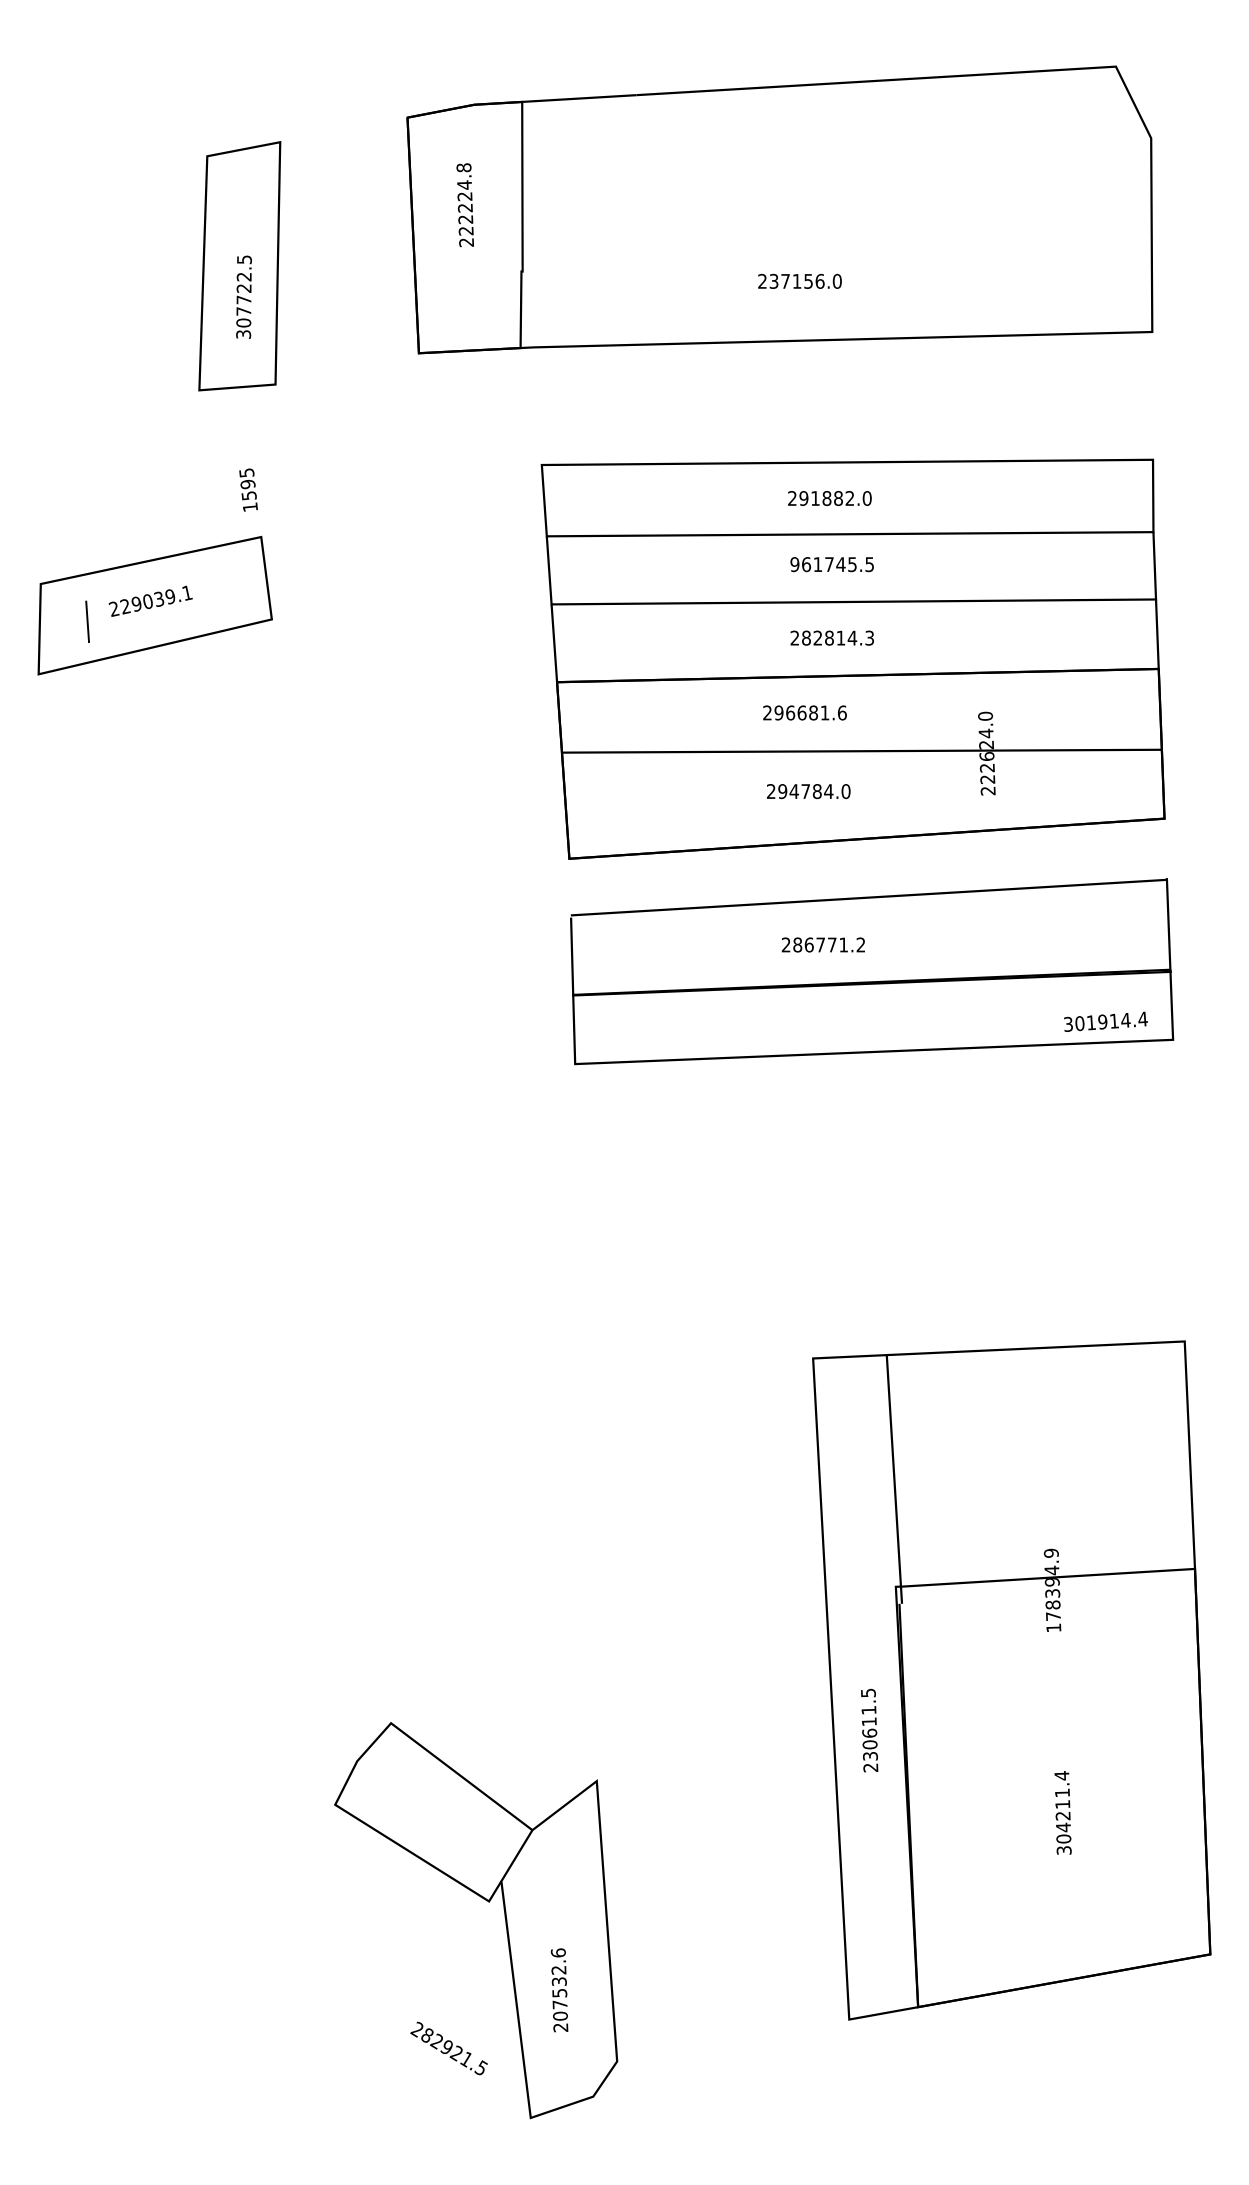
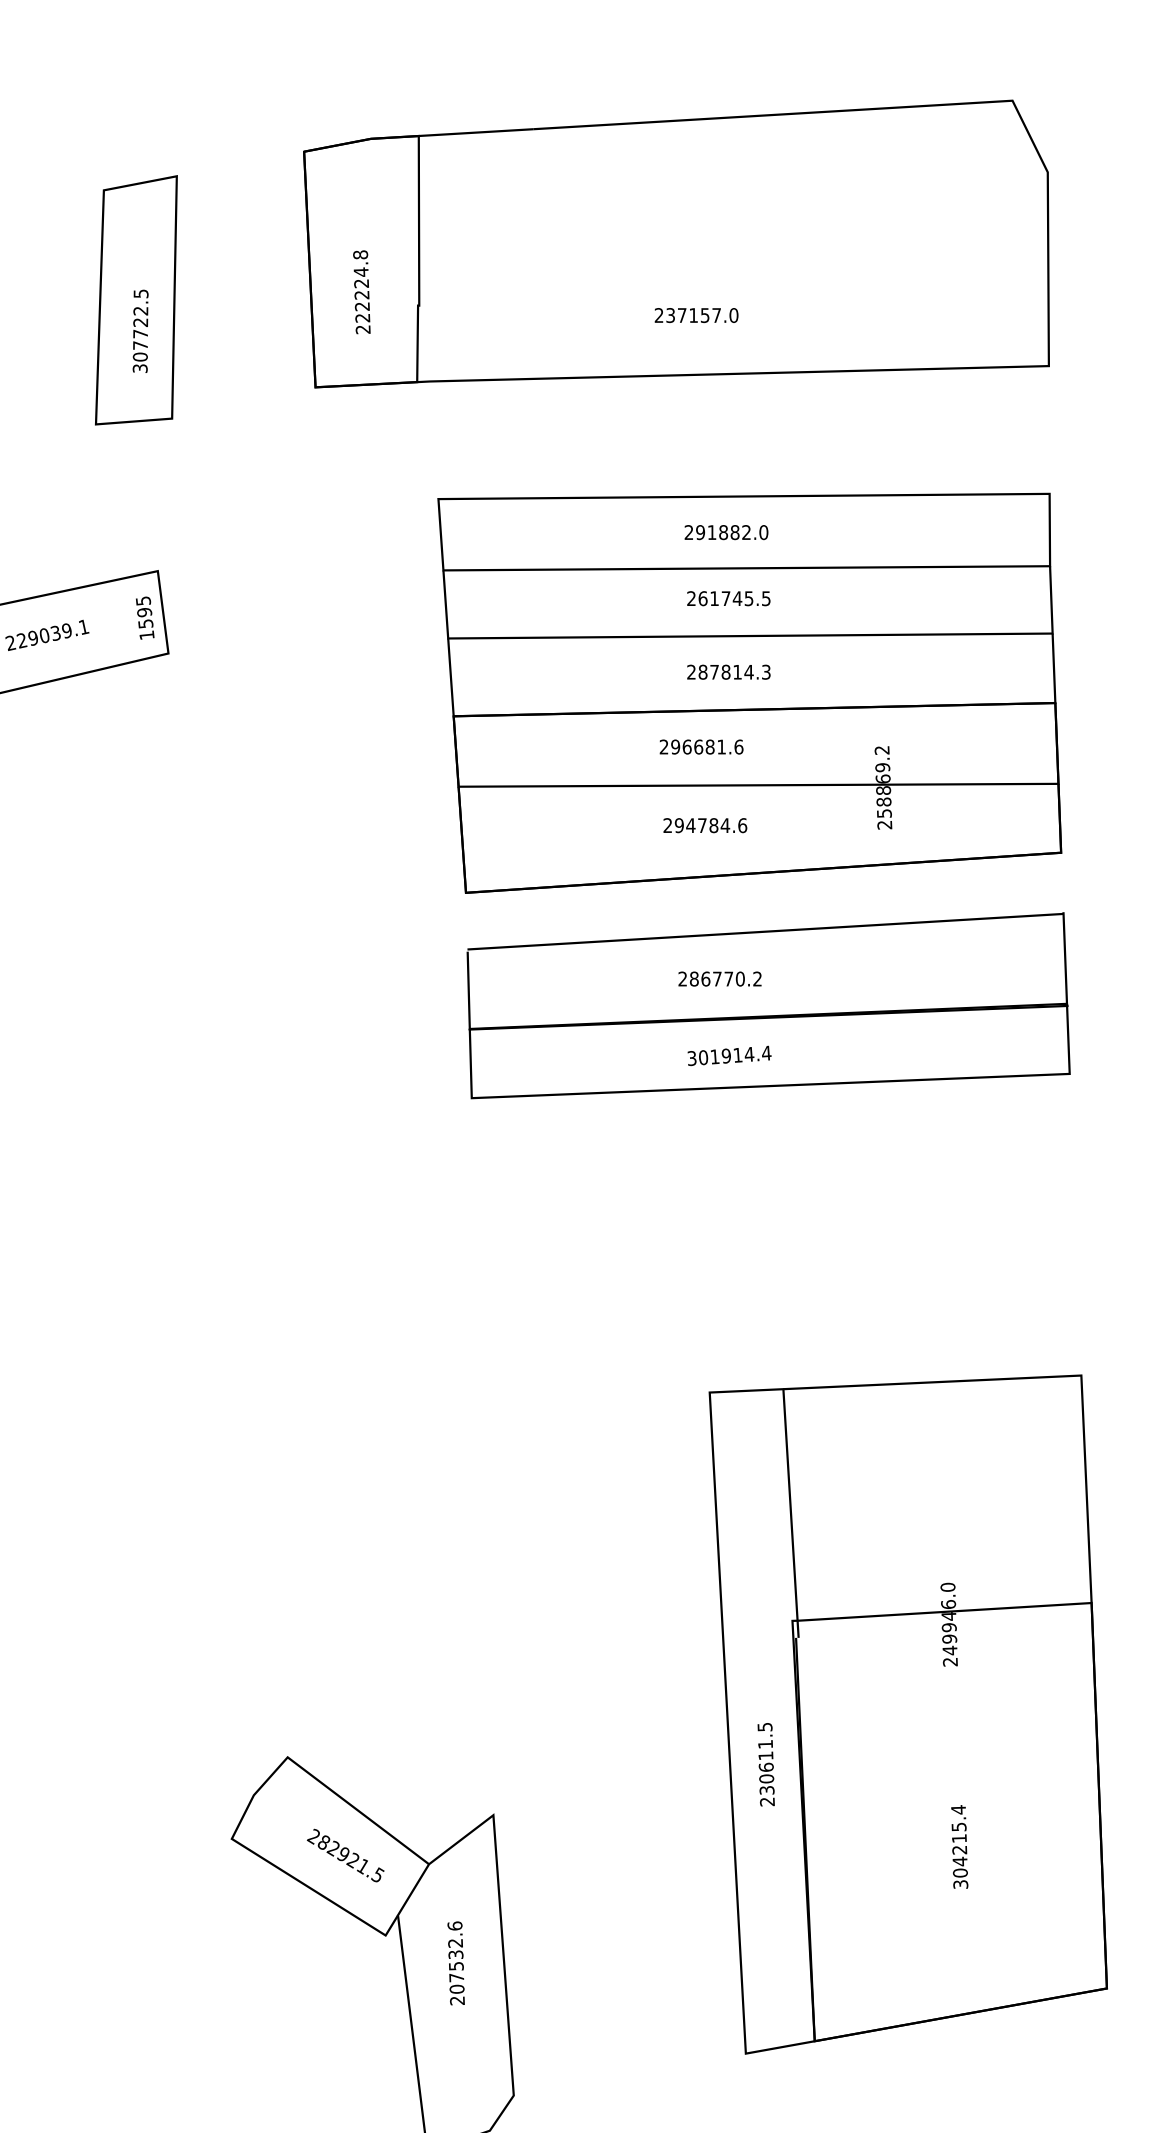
text: (464, 205) -> (361, 292), moved
text: (819, 280) -> (716, 314), 237156.0 -> 237157.0
text: (248, 489) -> (145, 617), moved
text: (794, 564) -> (691, 598), 961745.5 -> 261745.5
text: (817, 637) -> (714, 671), 282814.3 -> 287814.3
text: (986, 747) -> (883, 781), 222624.0 -> 258869.2
text: (845, 791) -> (742, 825), 294784.0 -> 294784.6
text: (843, 944) -> (740, 978), 286771.2 -> 286770.2
text: (1105, 1021) -> (729, 1055), moved
text: (1052, 1590) -> (949, 1624), 178394.9 -> 249946.0
text: (1062, 1792) -> (959, 1826), 304211.4 -> 304215.4
text: (559, 1990) -> (456, 1963), moved
text: (448, 2048) -> (345, 1855), moved

